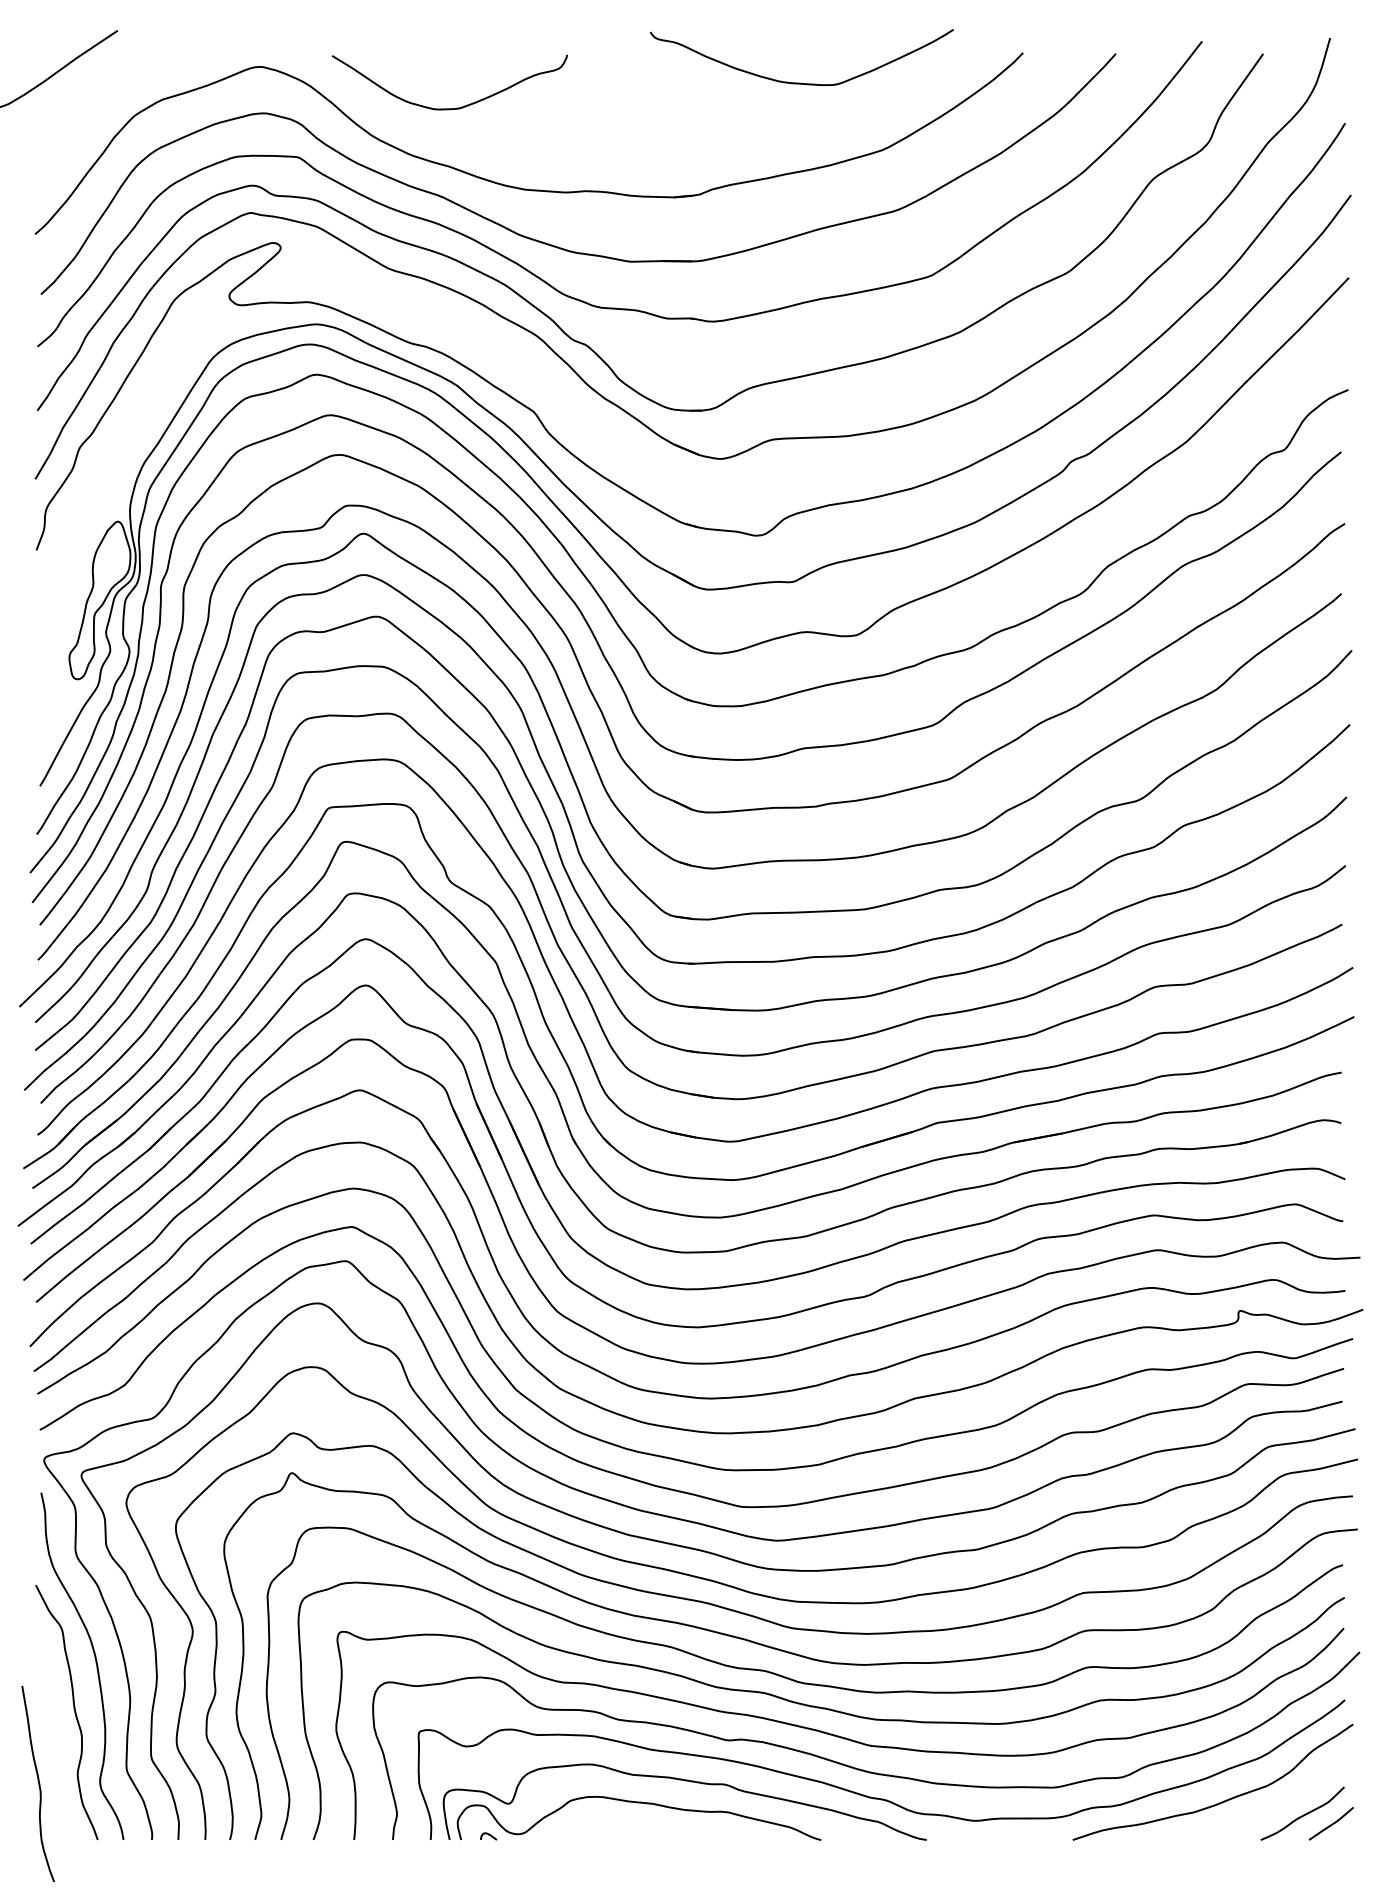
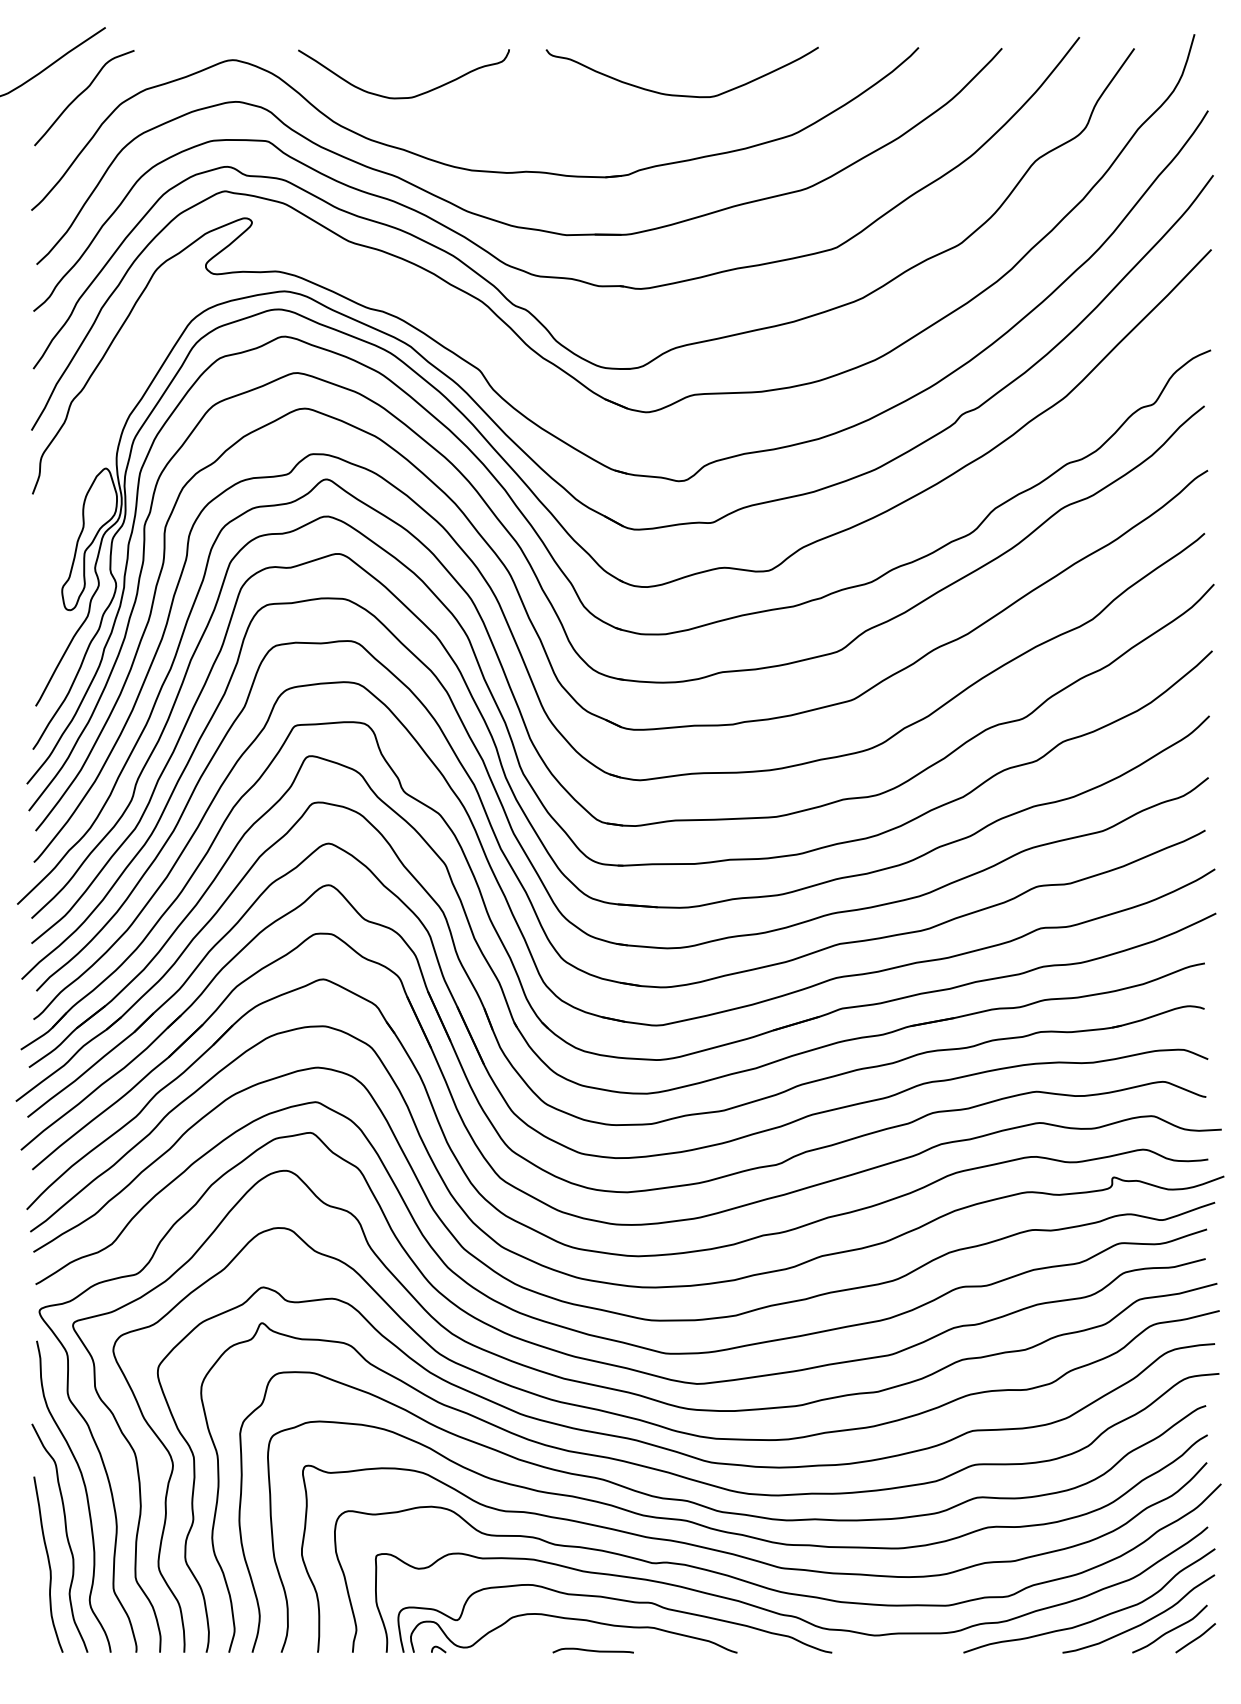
curve: (801, 82) -> (682, 94), moved
curve: (90, 105) -> (81, 94), added
curve: (38, 1783) -> (48, 1564), moved
curve: (1272, 1806) -> (1142, 1622), added
curve: (660, 1837) -> (593, 1650), added

